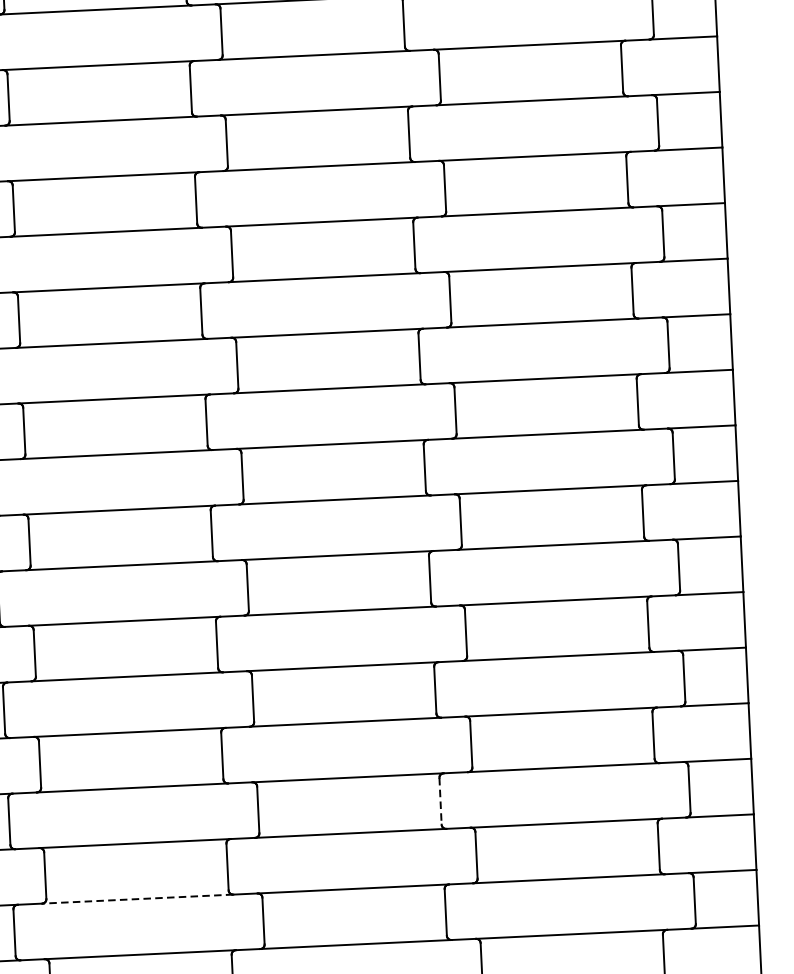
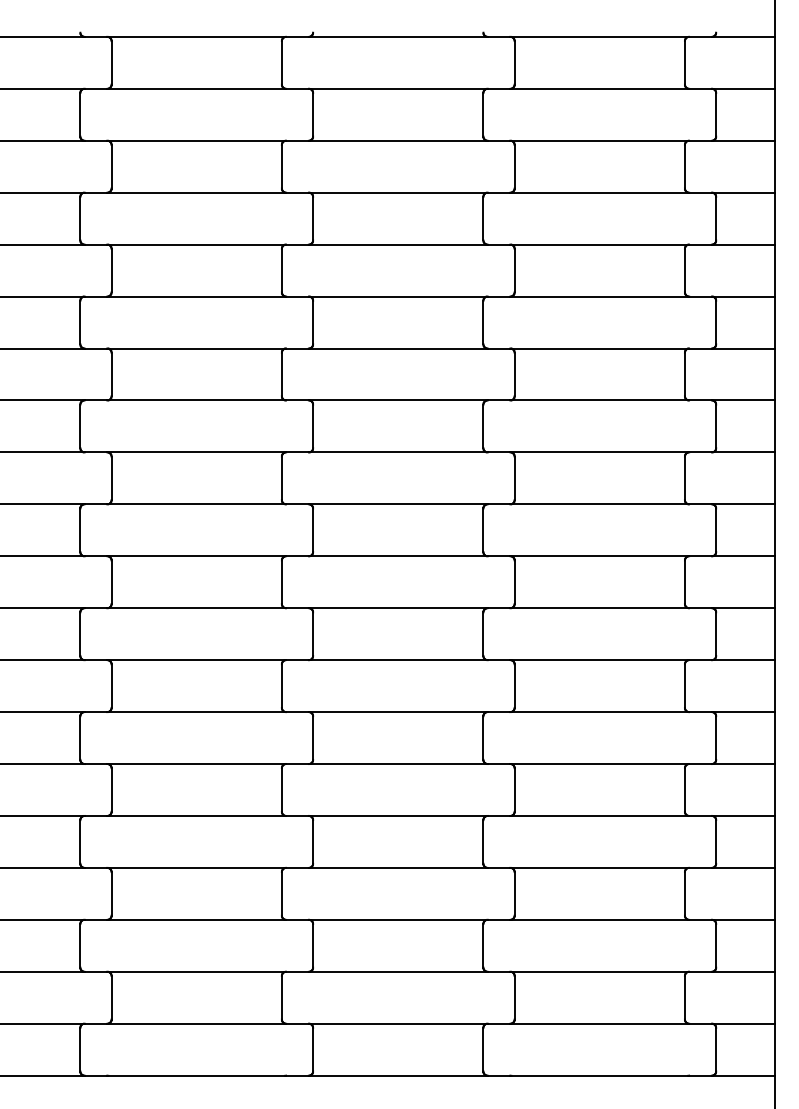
line: (440, 800) -> (483, 841), dashed -> solid
line: (137, 898) -> (196, 919), dashed -> solid

